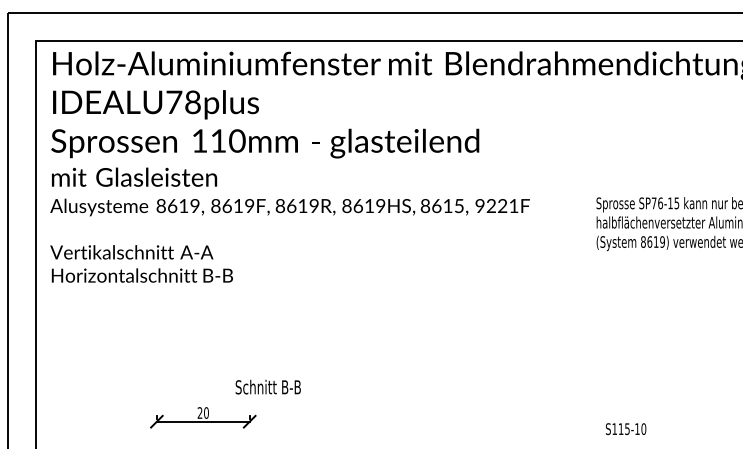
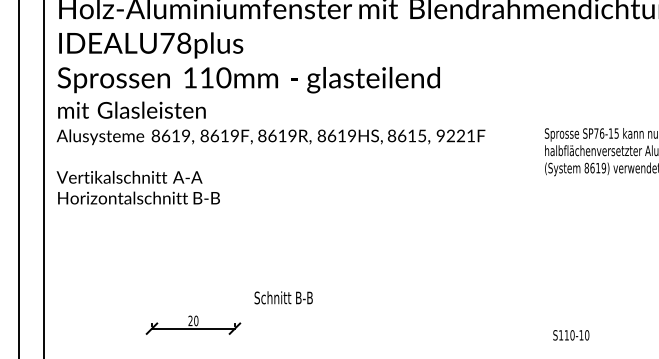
text: (267, 386) -> (283, 297), moved
text: (627, 429) -> (572, 335), S115-10 -> S110-10

